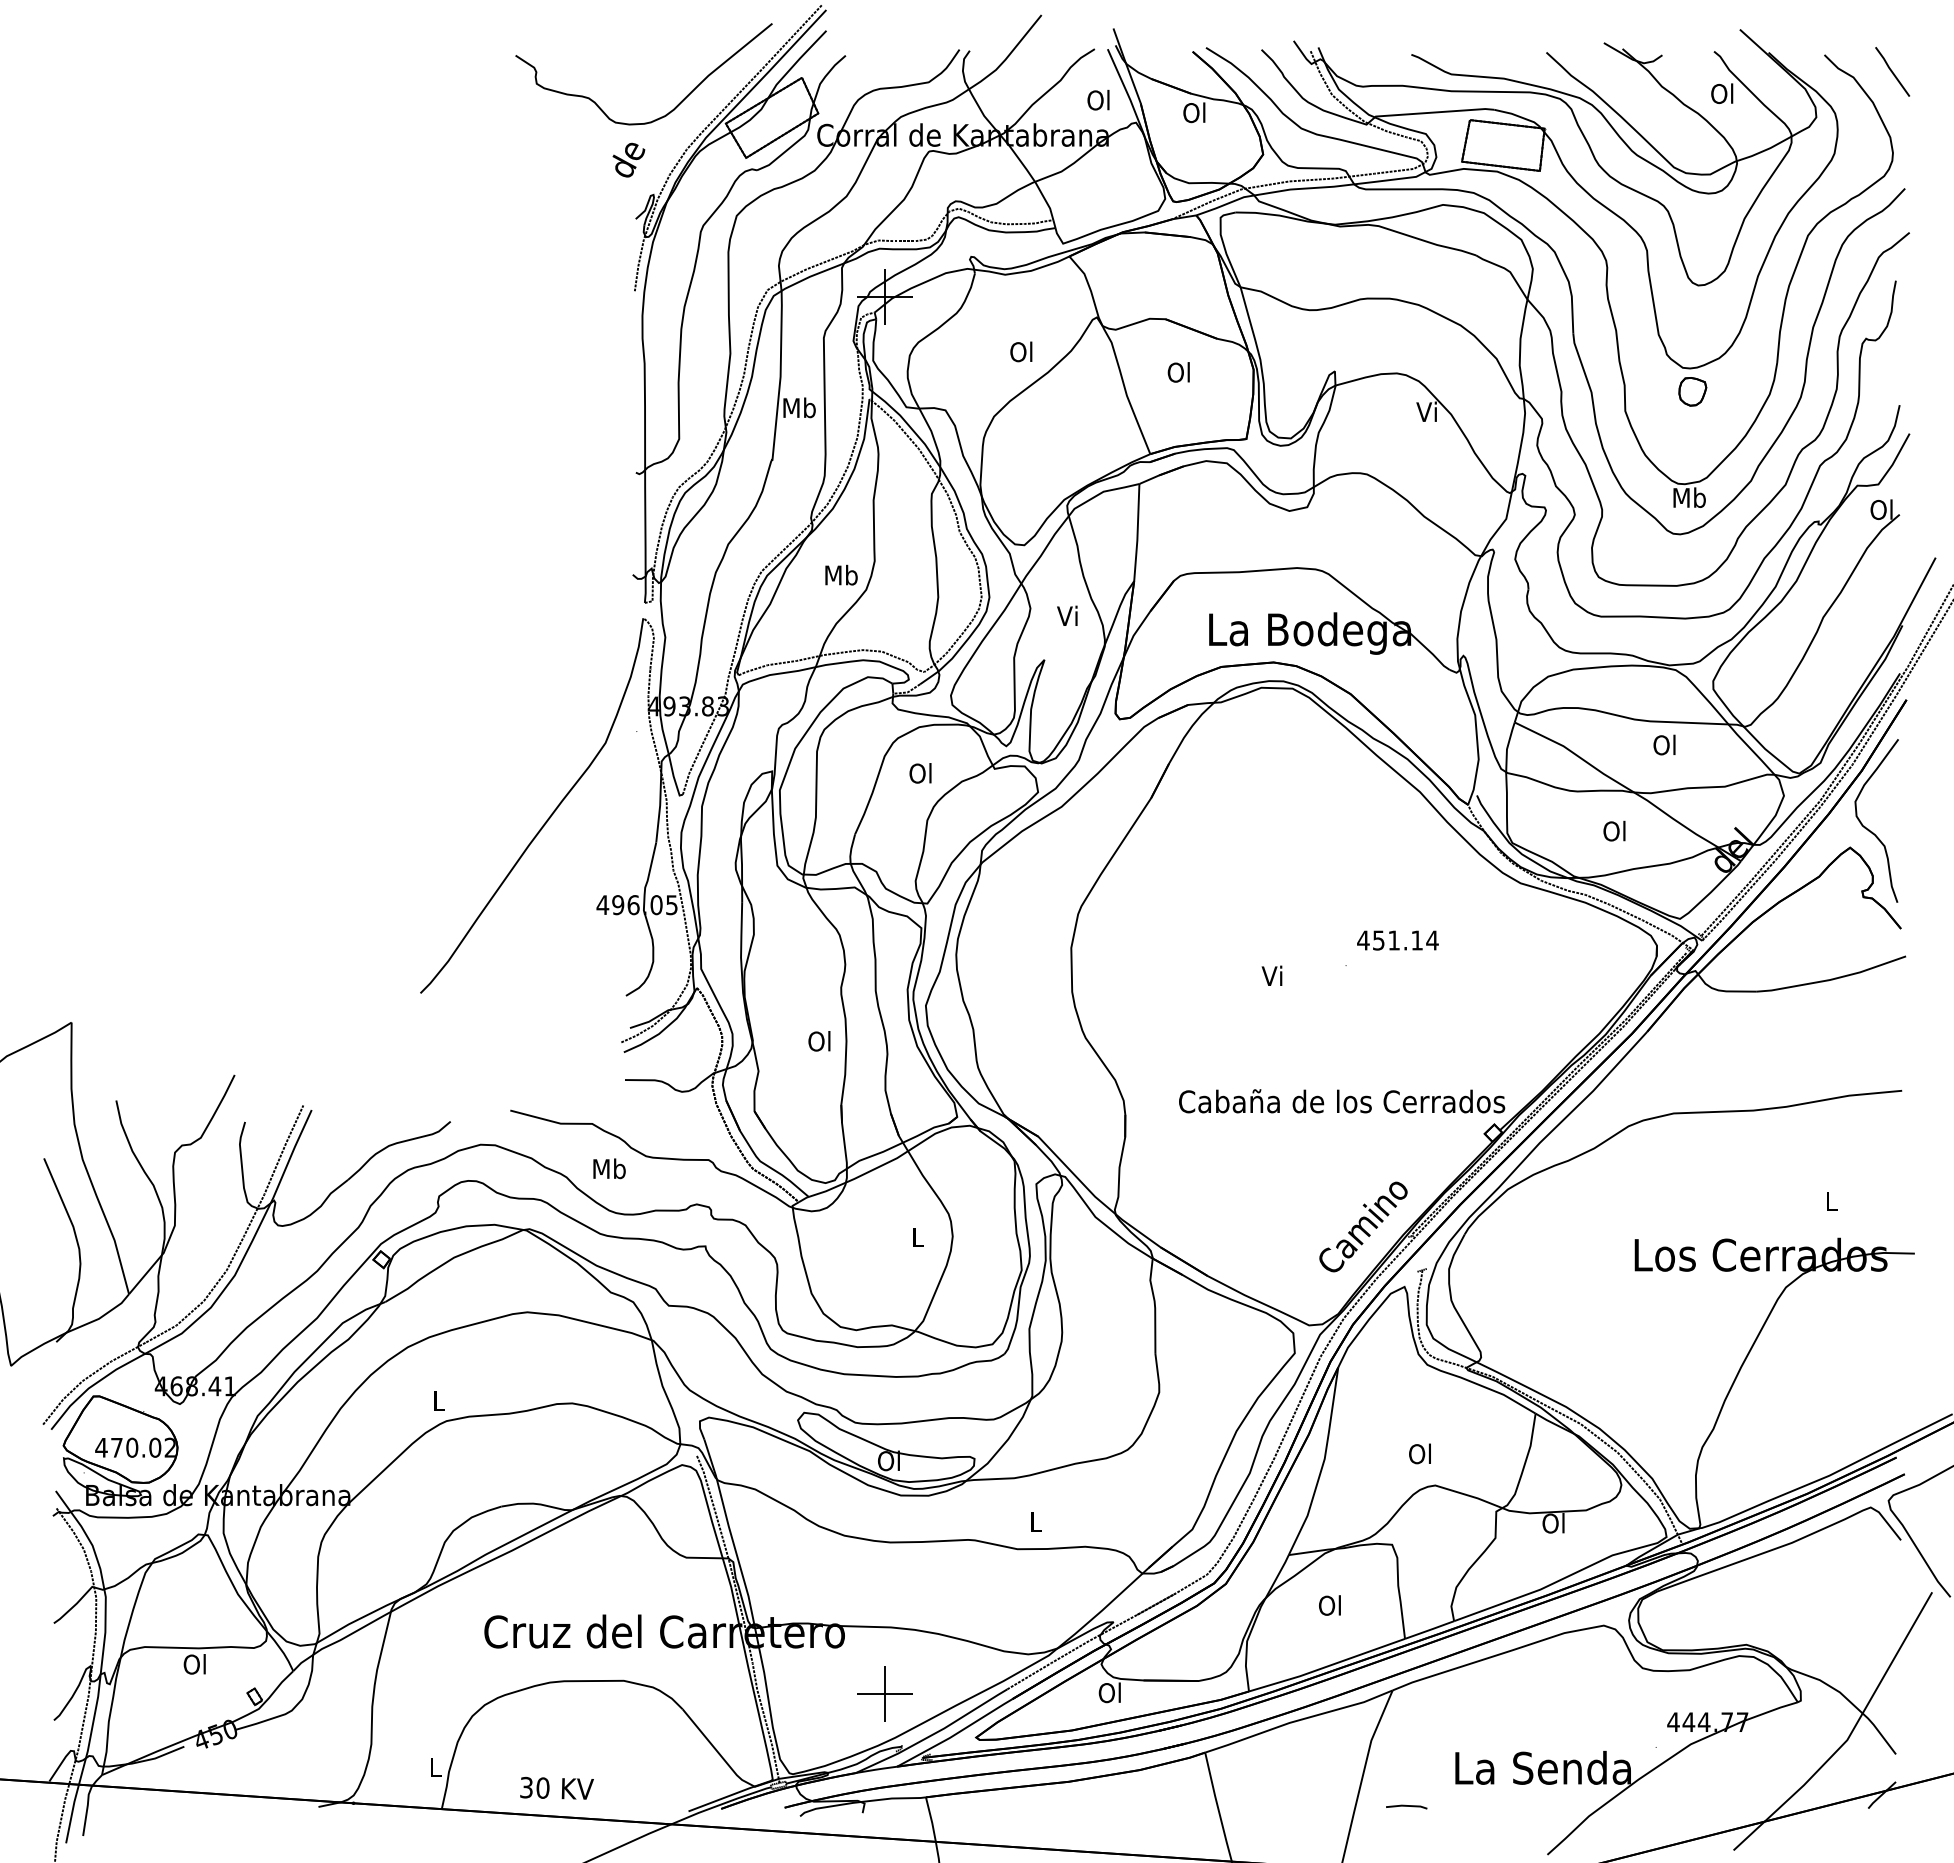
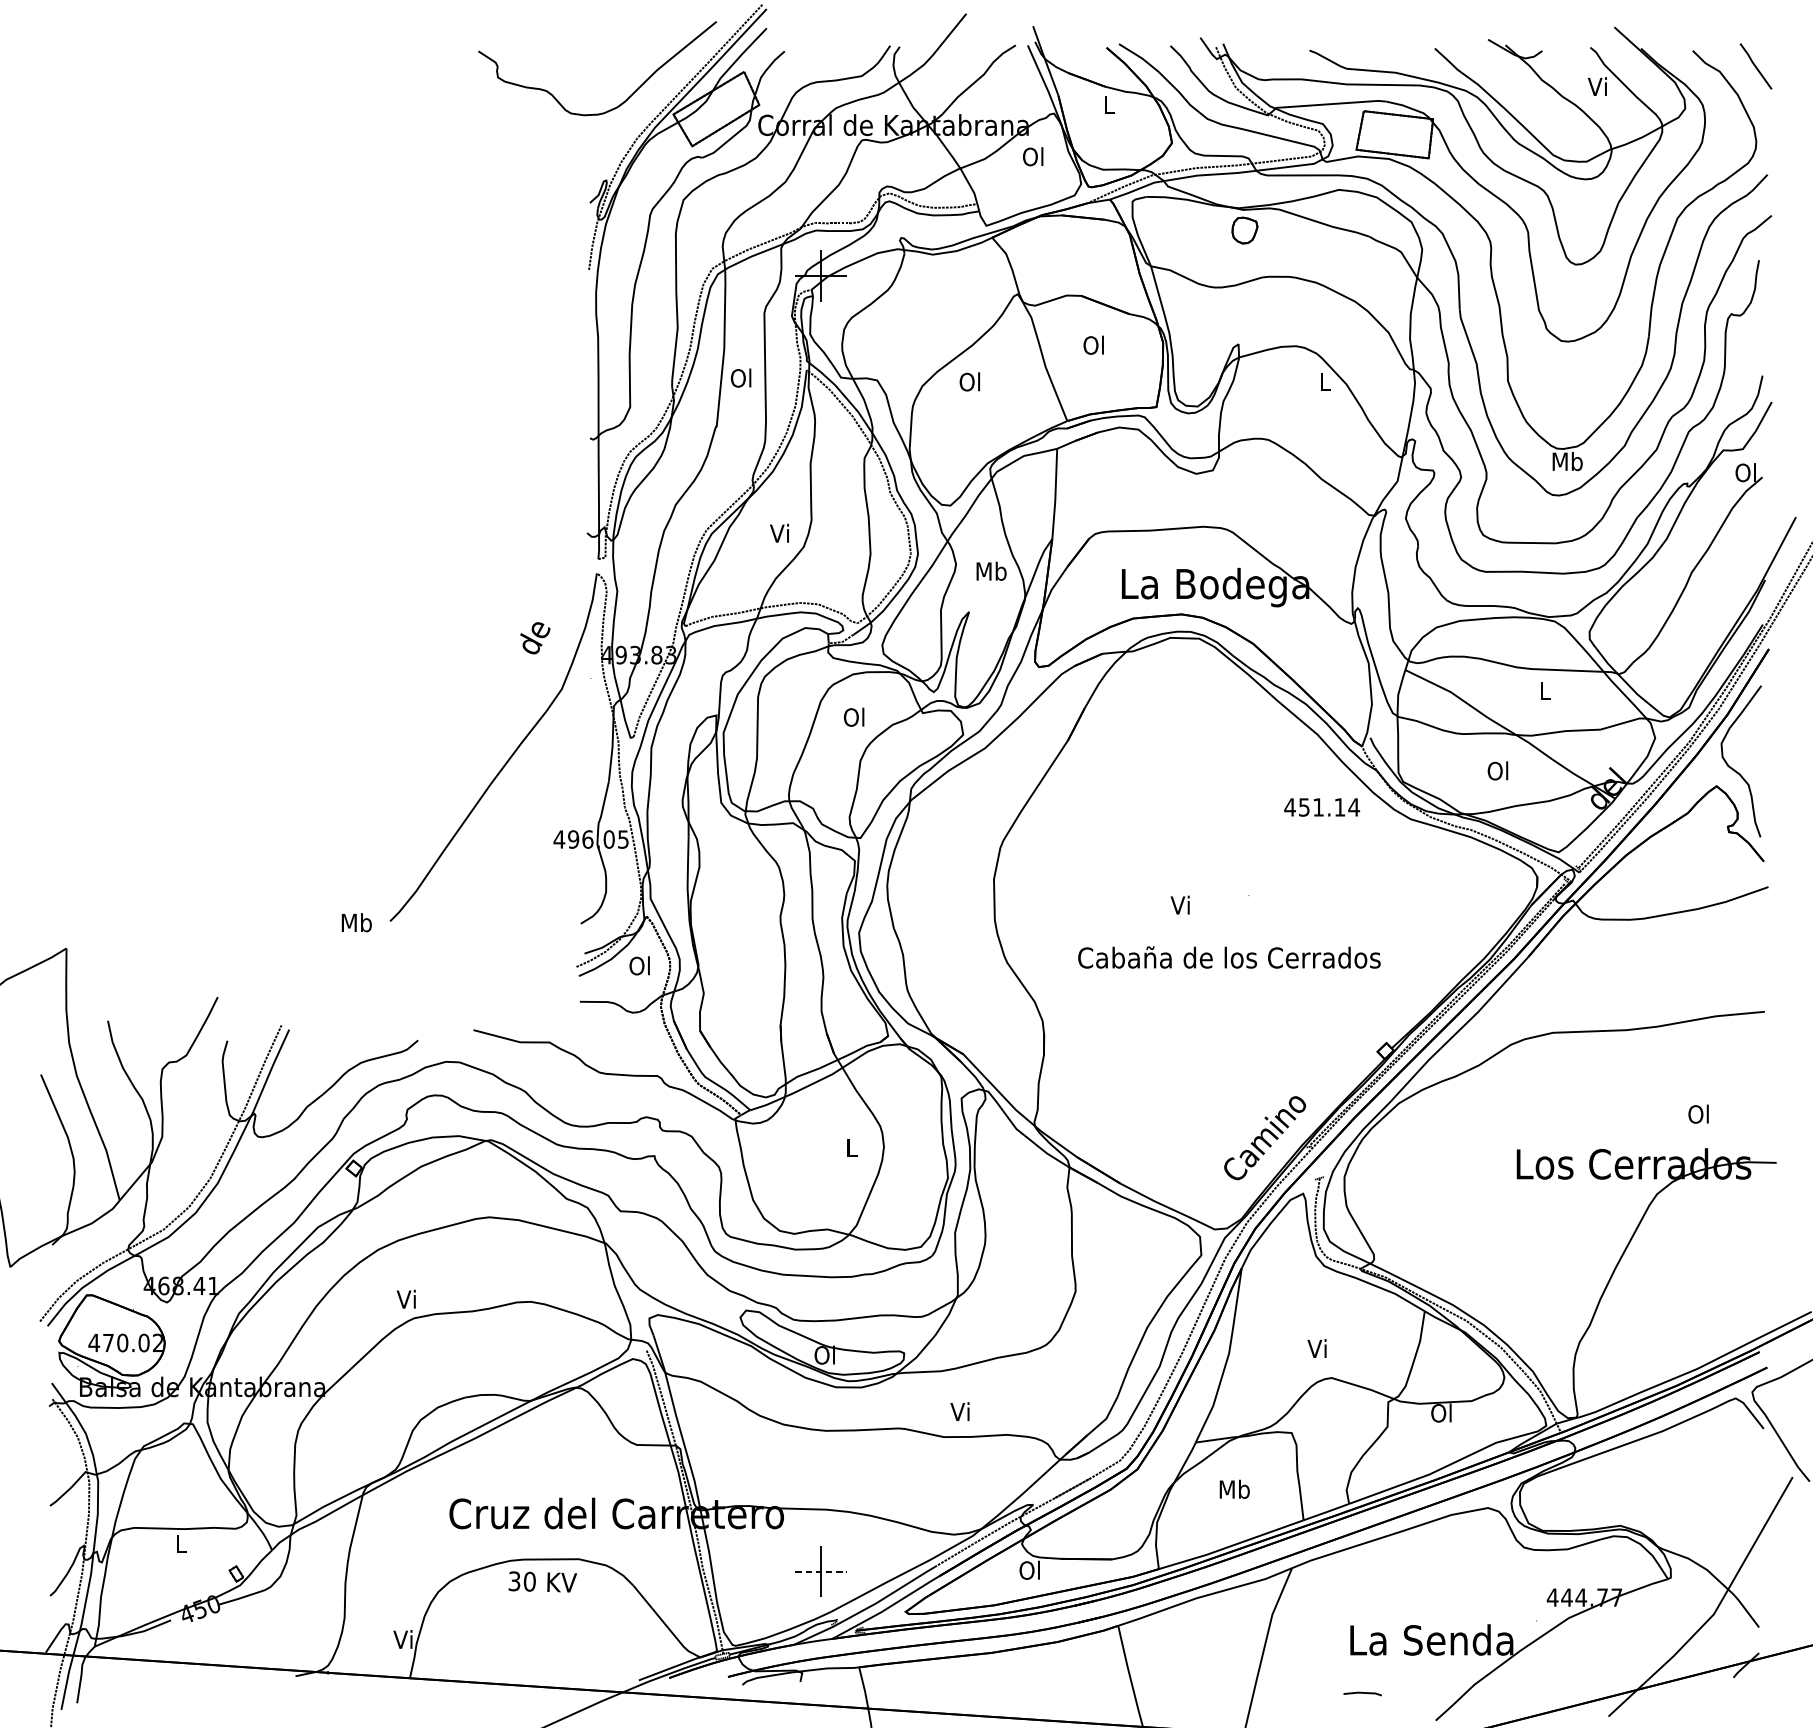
text: (1722, 93) -> (1598, 86), Ol -> Vi
text: (1098, 99) -> (1033, 156), moved
text: (1194, 112) -> (1108, 104), Ol -> L
text: (628, 159) -> (534, 637), moved
text: (1021, 351) -> (970, 381), moved
part: (1692, 391) -> (1244, 230), moved
text: (799, 407) -> (741, 377), Mb -> Ol
text: (1426, 411) -> (1323, 381), Vi -> L
text: (841, 574) -> (780, 532), Mb -> Vi
text: (1068, 615) -> (991, 570), Vi -> Mb
text: (1664, 744) -> (1544, 690), Ol -> L
text: (1397, 940) -> (1321, 807), moved
text: (819, 1041) -> (639, 966), moved
text: (1342, 1101) -> (1229, 957), moved
text: (609, 1168) -> (356, 922), moved
text: (1830, 1200) -> (1698, 1113), L -> Ol
text: (437, 1400) -> (405, 1299), L -> Vi
text: (1419, 1453) -> (1317, 1348), Ol -> Vi
text: (1034, 1521) -> (959, 1411), L -> Vi
text: (1330, 1605) -> (1234, 1489), Ol -> Mb
text: (194, 1664) -> (180, 1544), Ol -> L
line: (885, 1694) -> (821, 1571), solid -> dashed
text: (434, 1767) -> (403, 1639), L -> Vi
text: (556, 1787) -> (542, 1581), moved
line: (1406, 1806) -> (1362, 1693), moved

